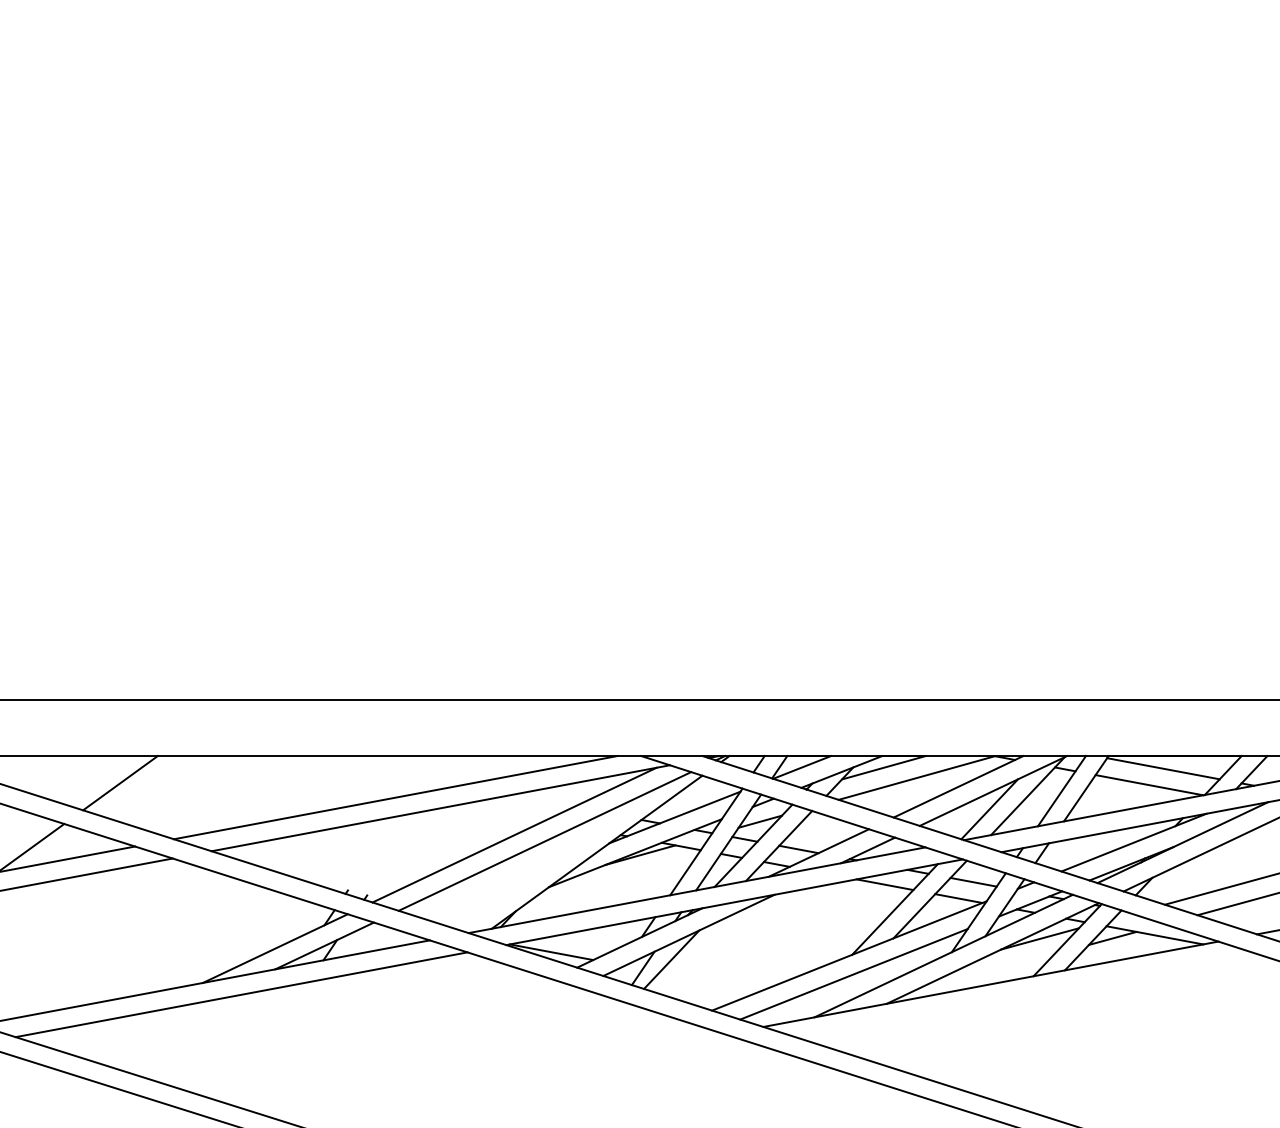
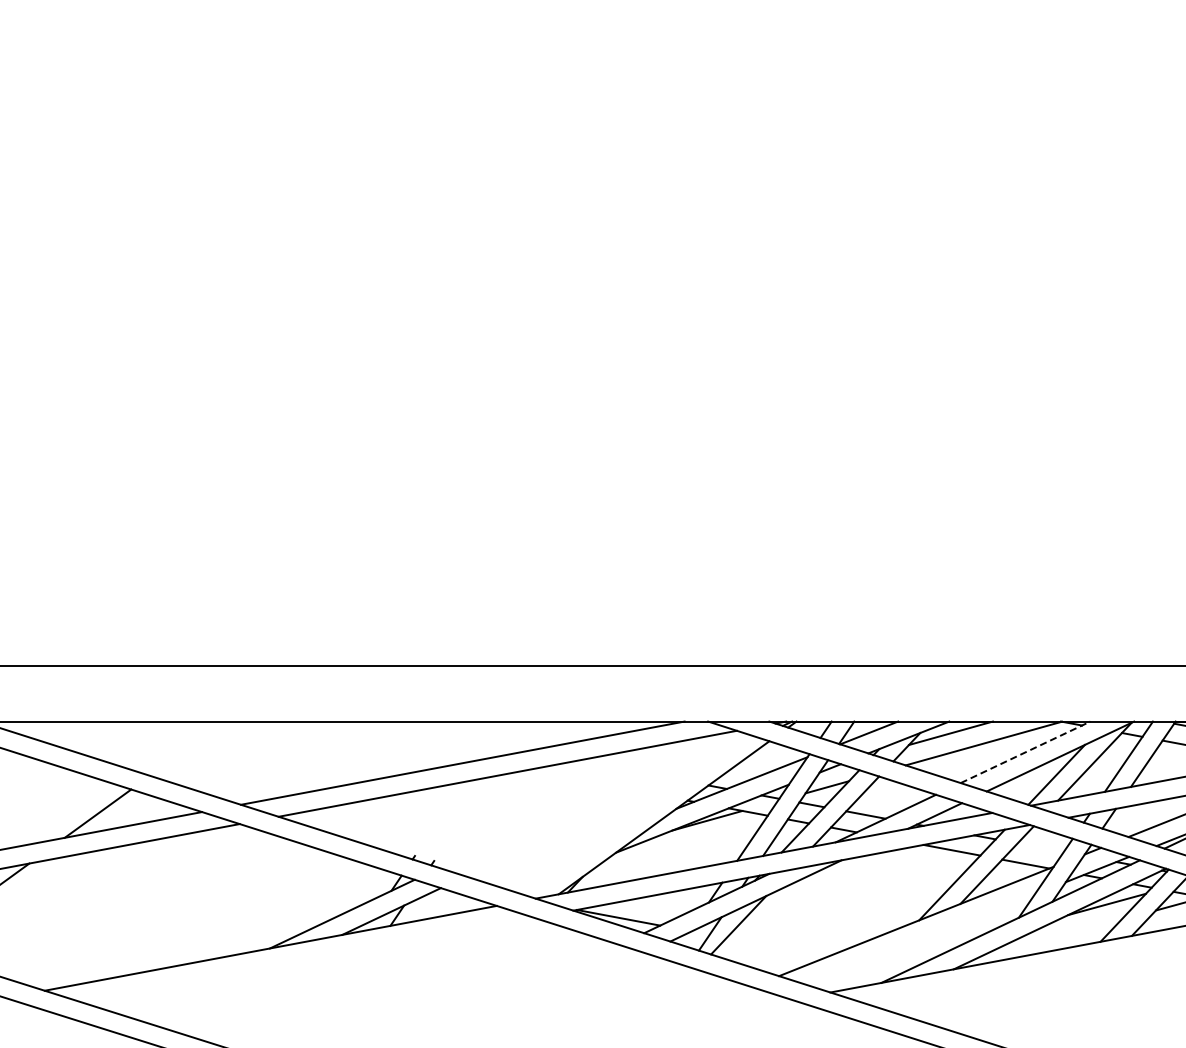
line: (120, 783) -> (187, 749), removed
line: (958, 786) -> (1025, 752), solid -> dashed
line: (514, 834) -> (581, 800), removed
line: (544, 841) -> (611, 807), removed
line: (973, 881) -> (1040, 847), removed
line: (853, 974) -> (920, 940), removed
line: (241, 994) -> (308, 960), removed

